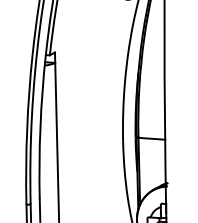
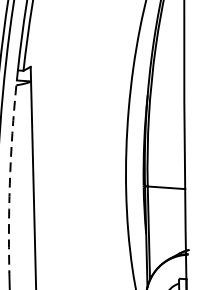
arc: (40, 127) -> (10, 171), solid -> dashed

